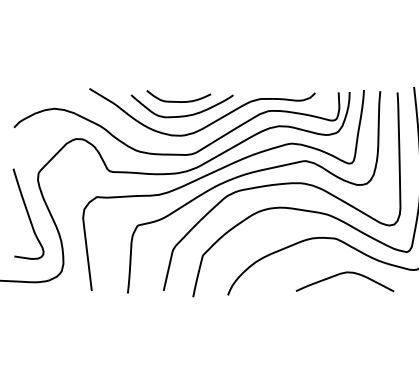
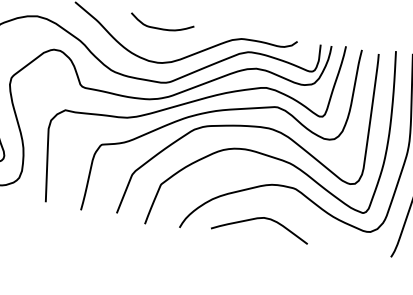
curve: (181, 115) -> (161, 42), removed
curve: (342, 274) -> (259, 219), moved

